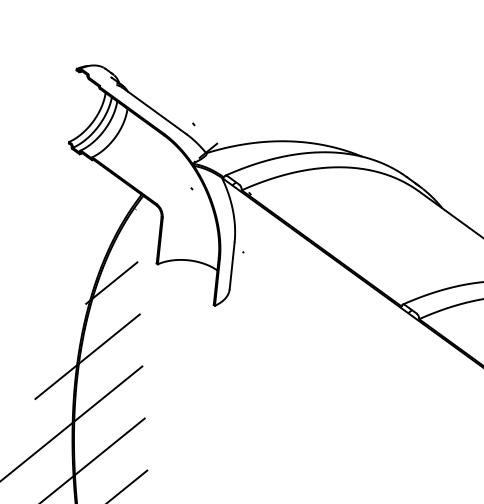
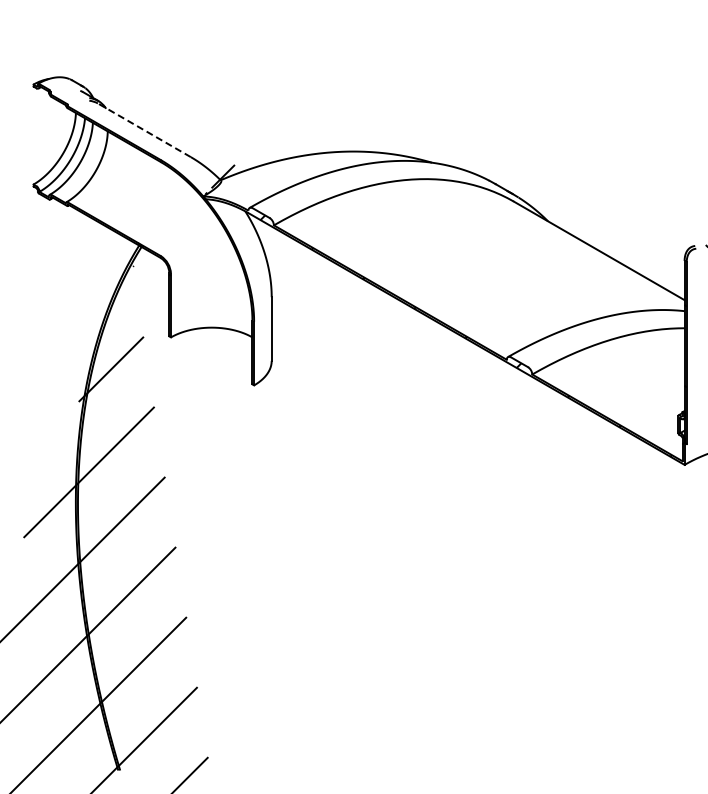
line: (154, 111) -> (144, 130), solid -> dashed
hatch: (182, 196) -> (194, 242), removed

